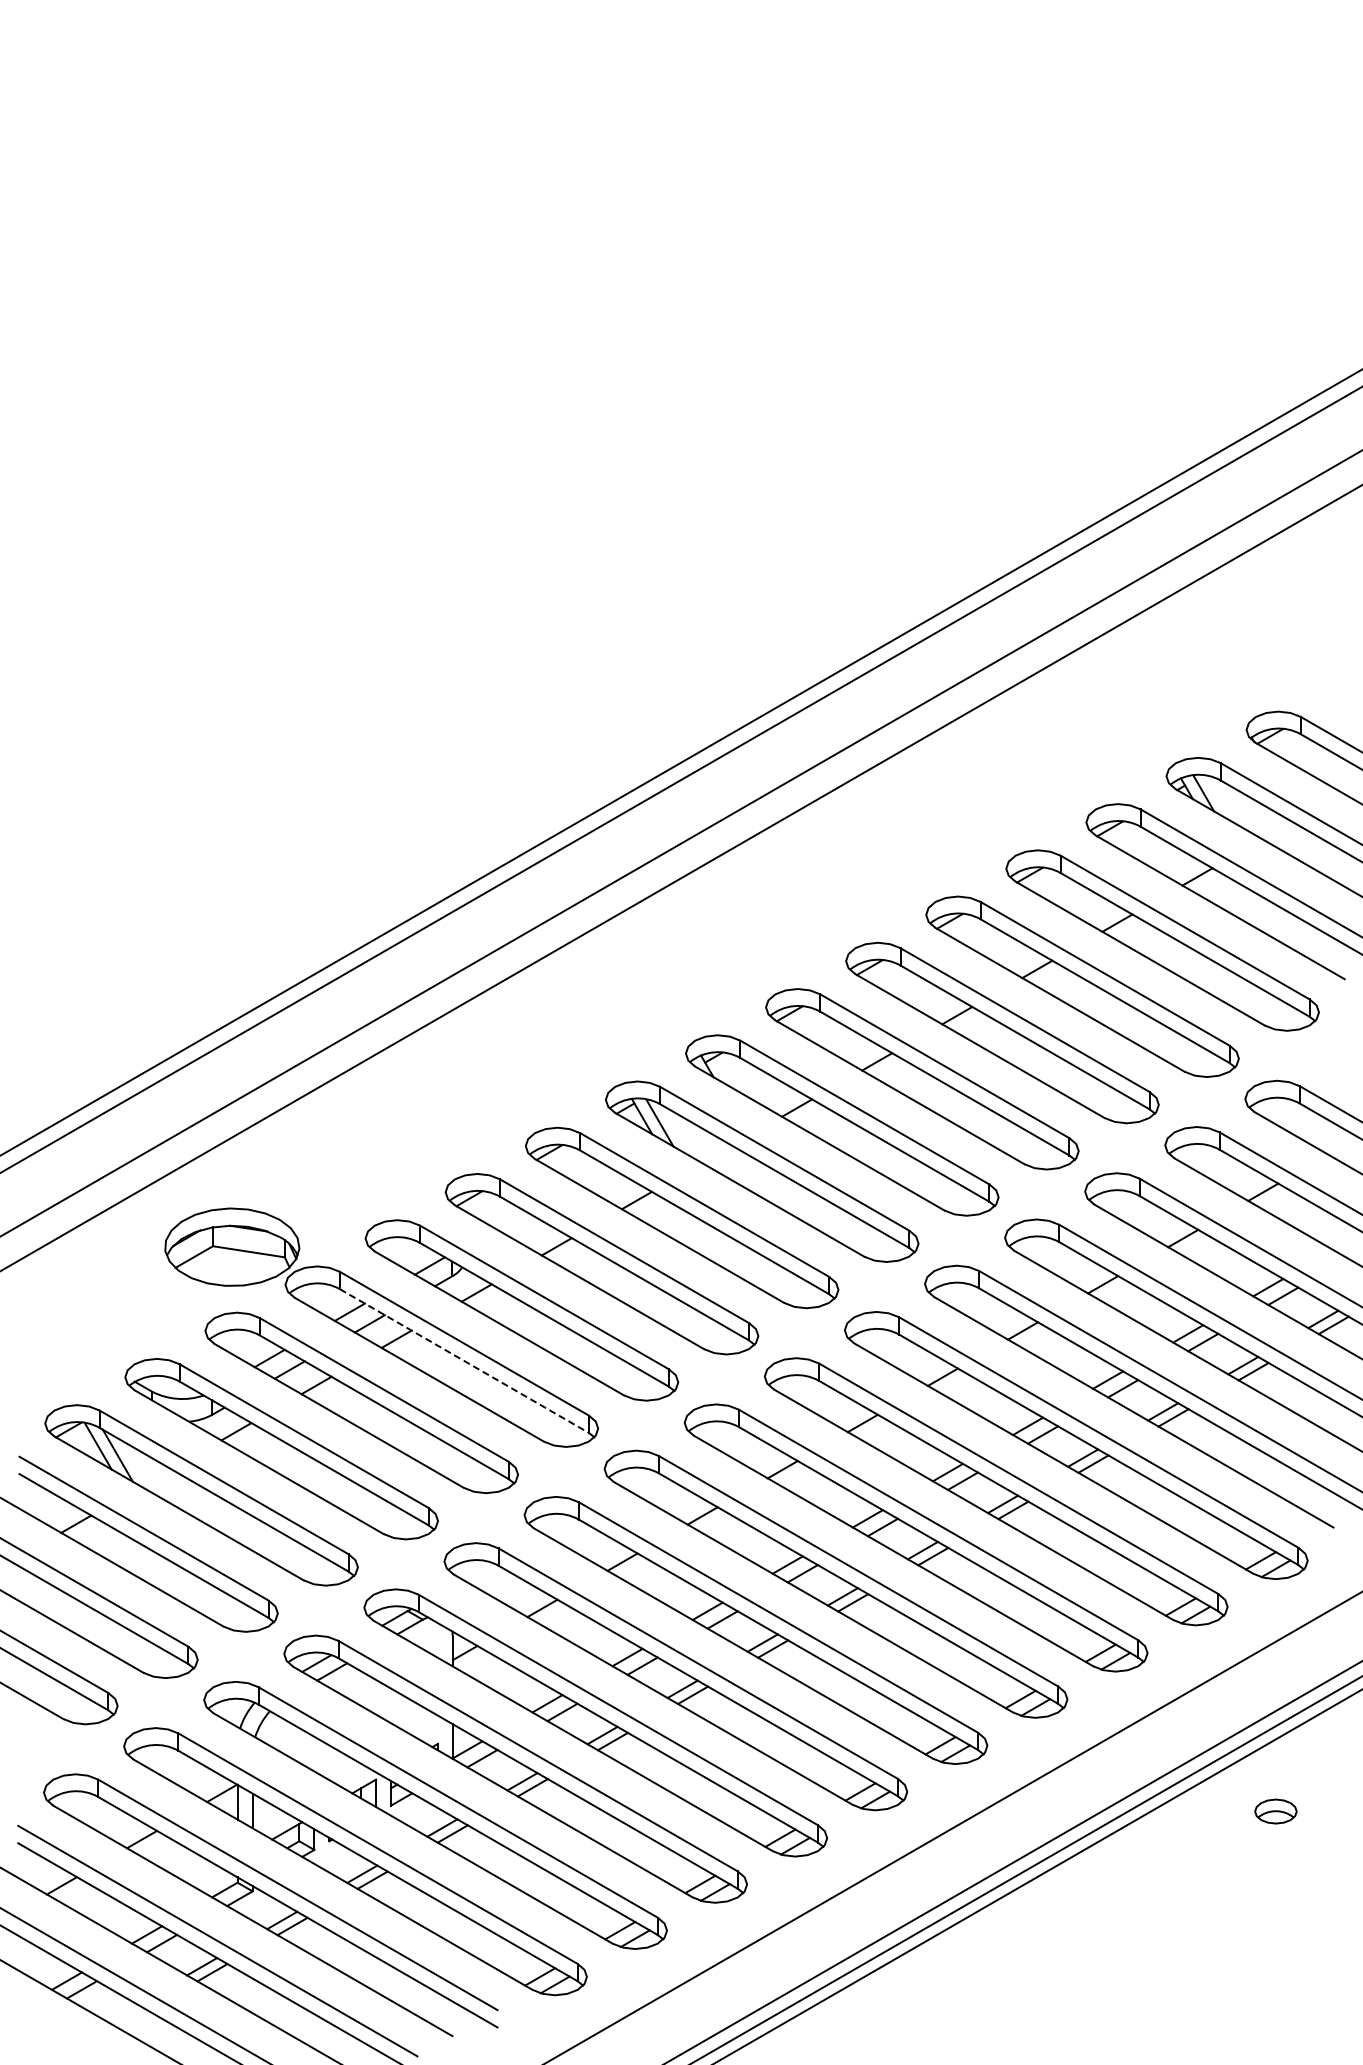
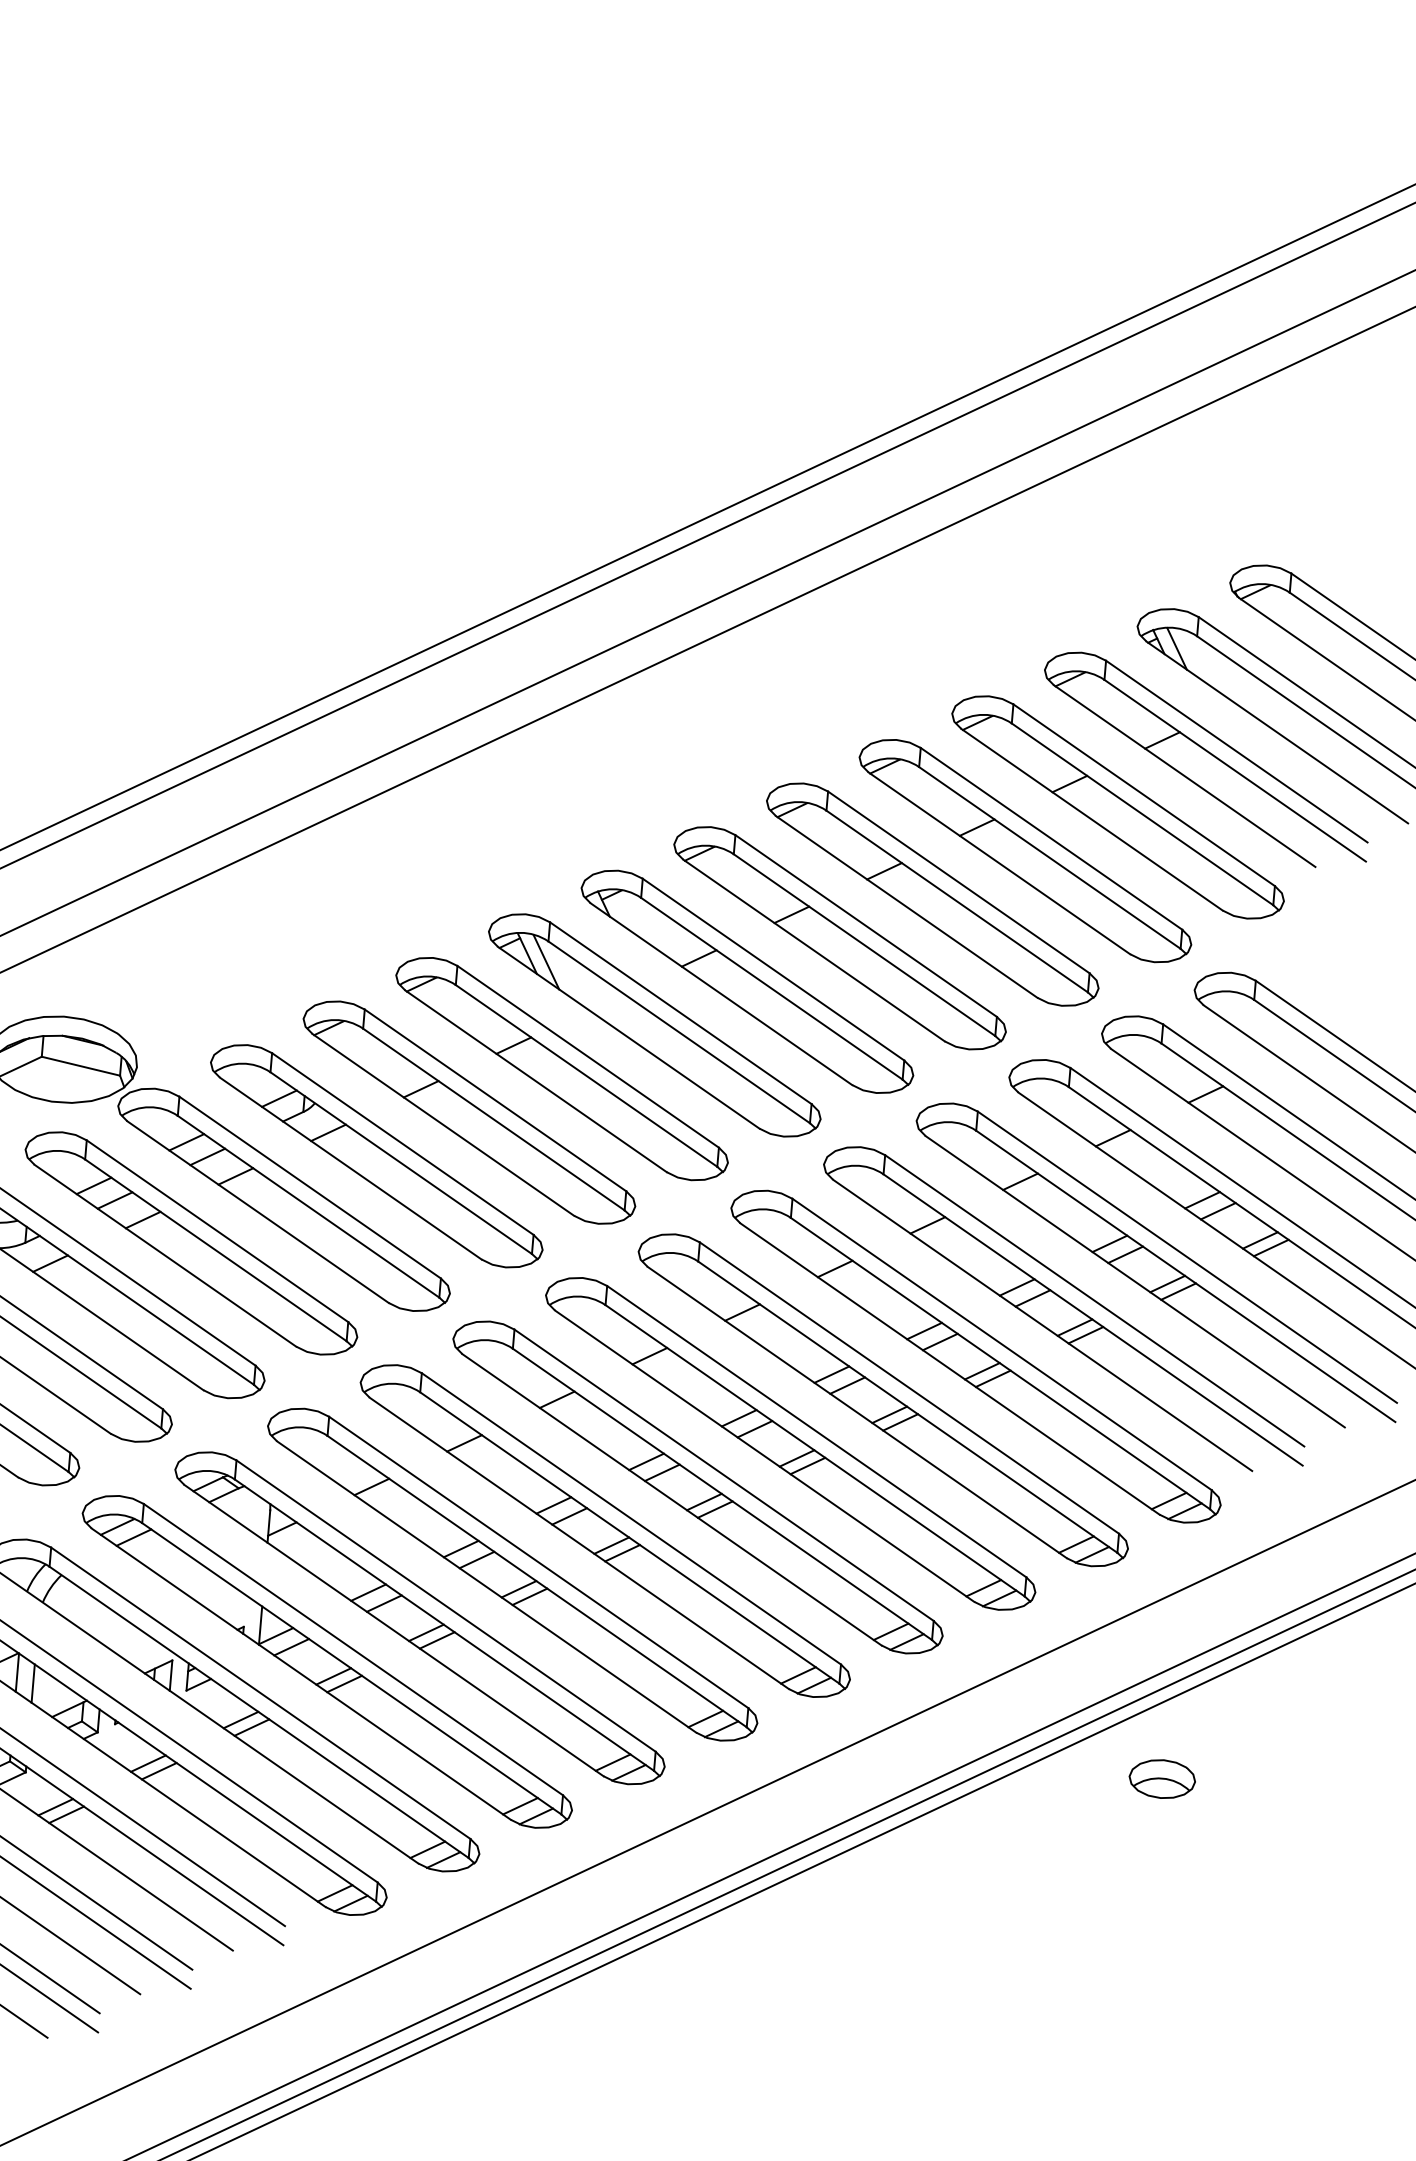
line: (464, 1361) -> (308, 1207), dashed -> solid
part: (1275, 1811) -> (1161, 1779), size x1.43

